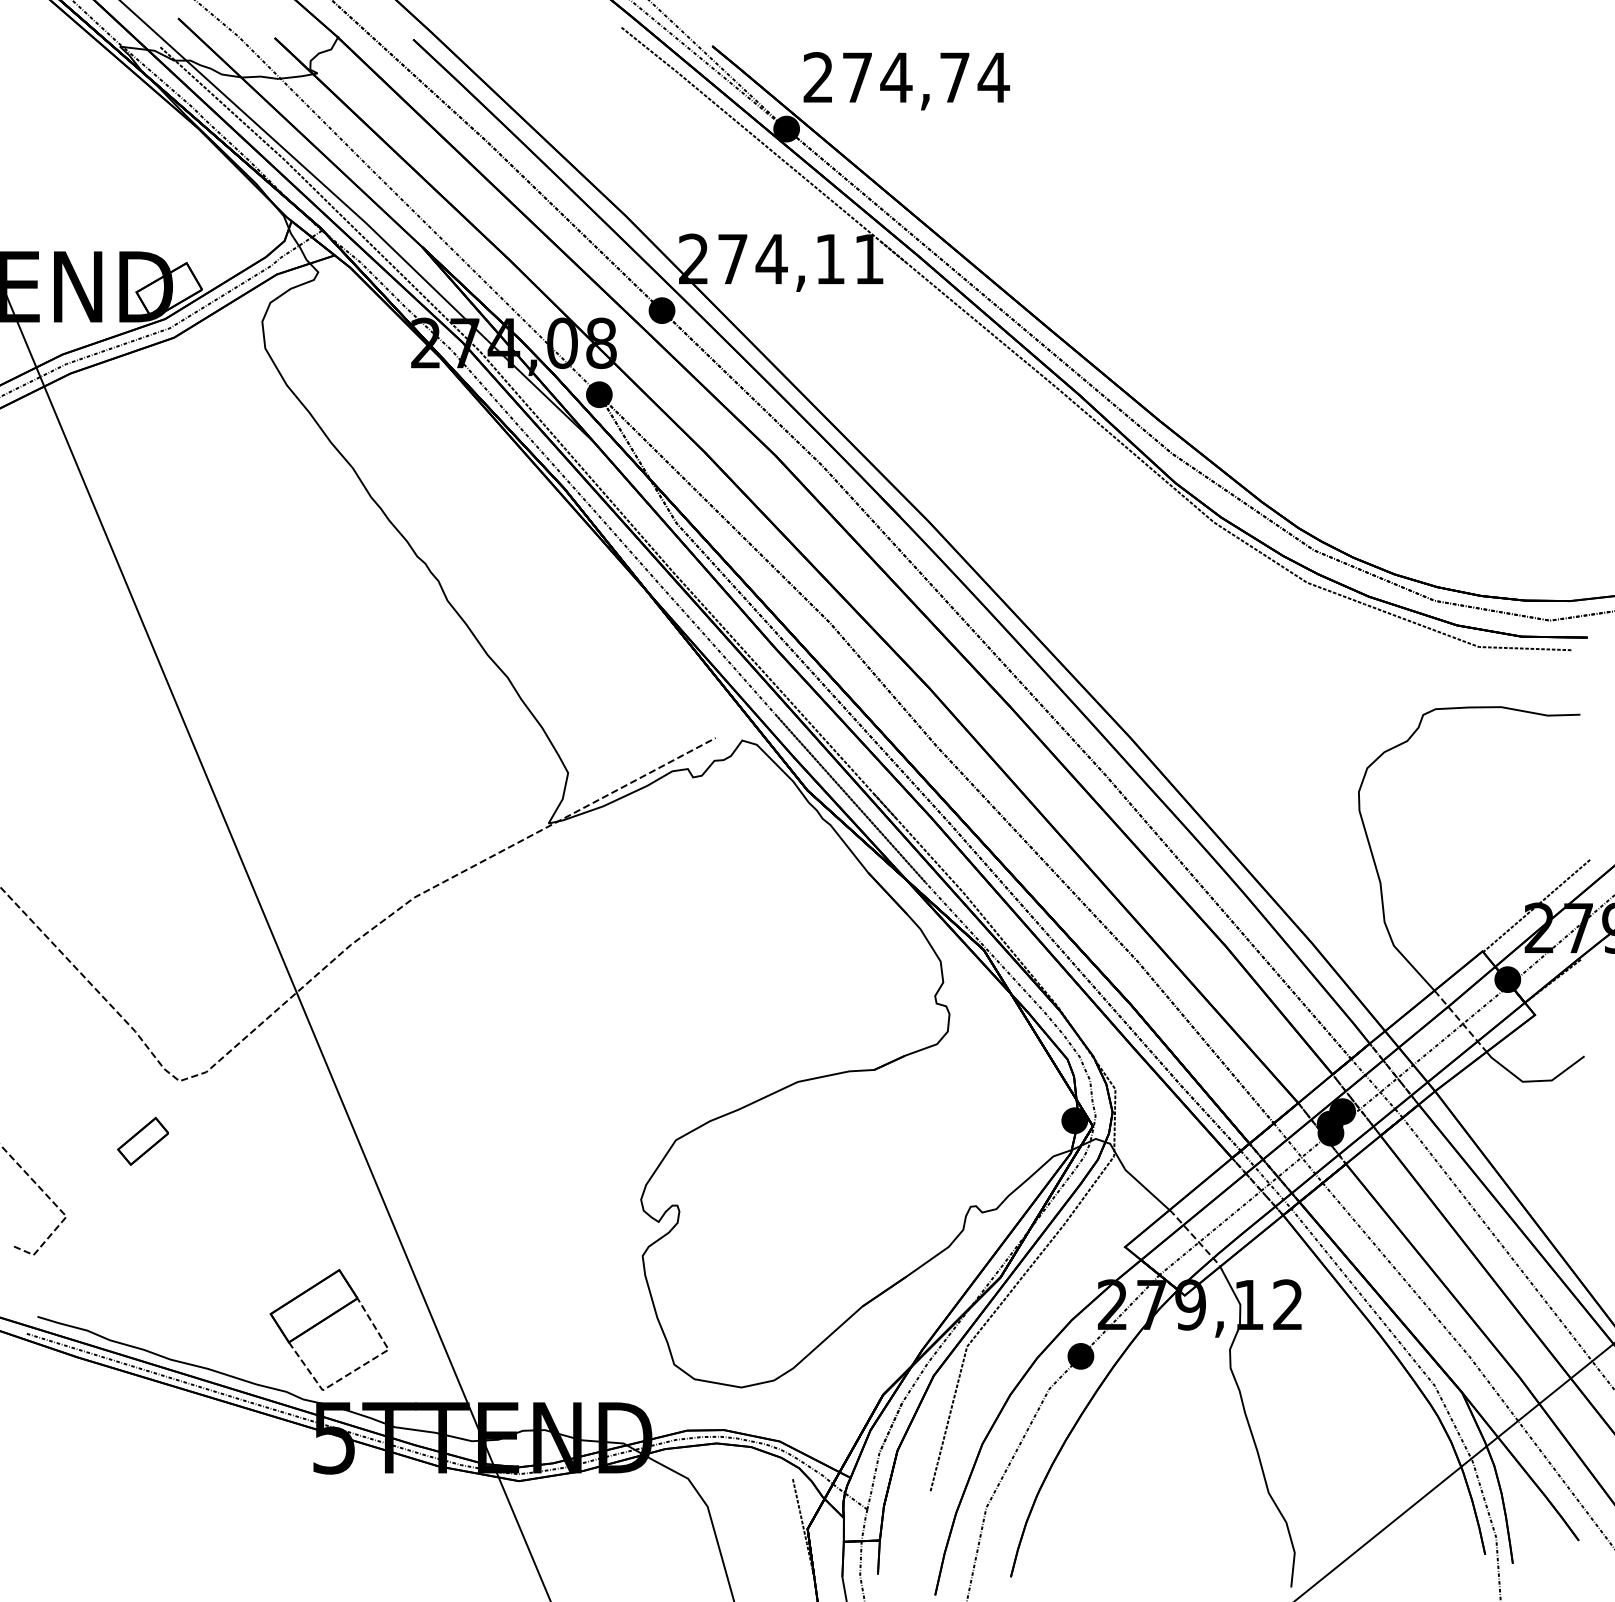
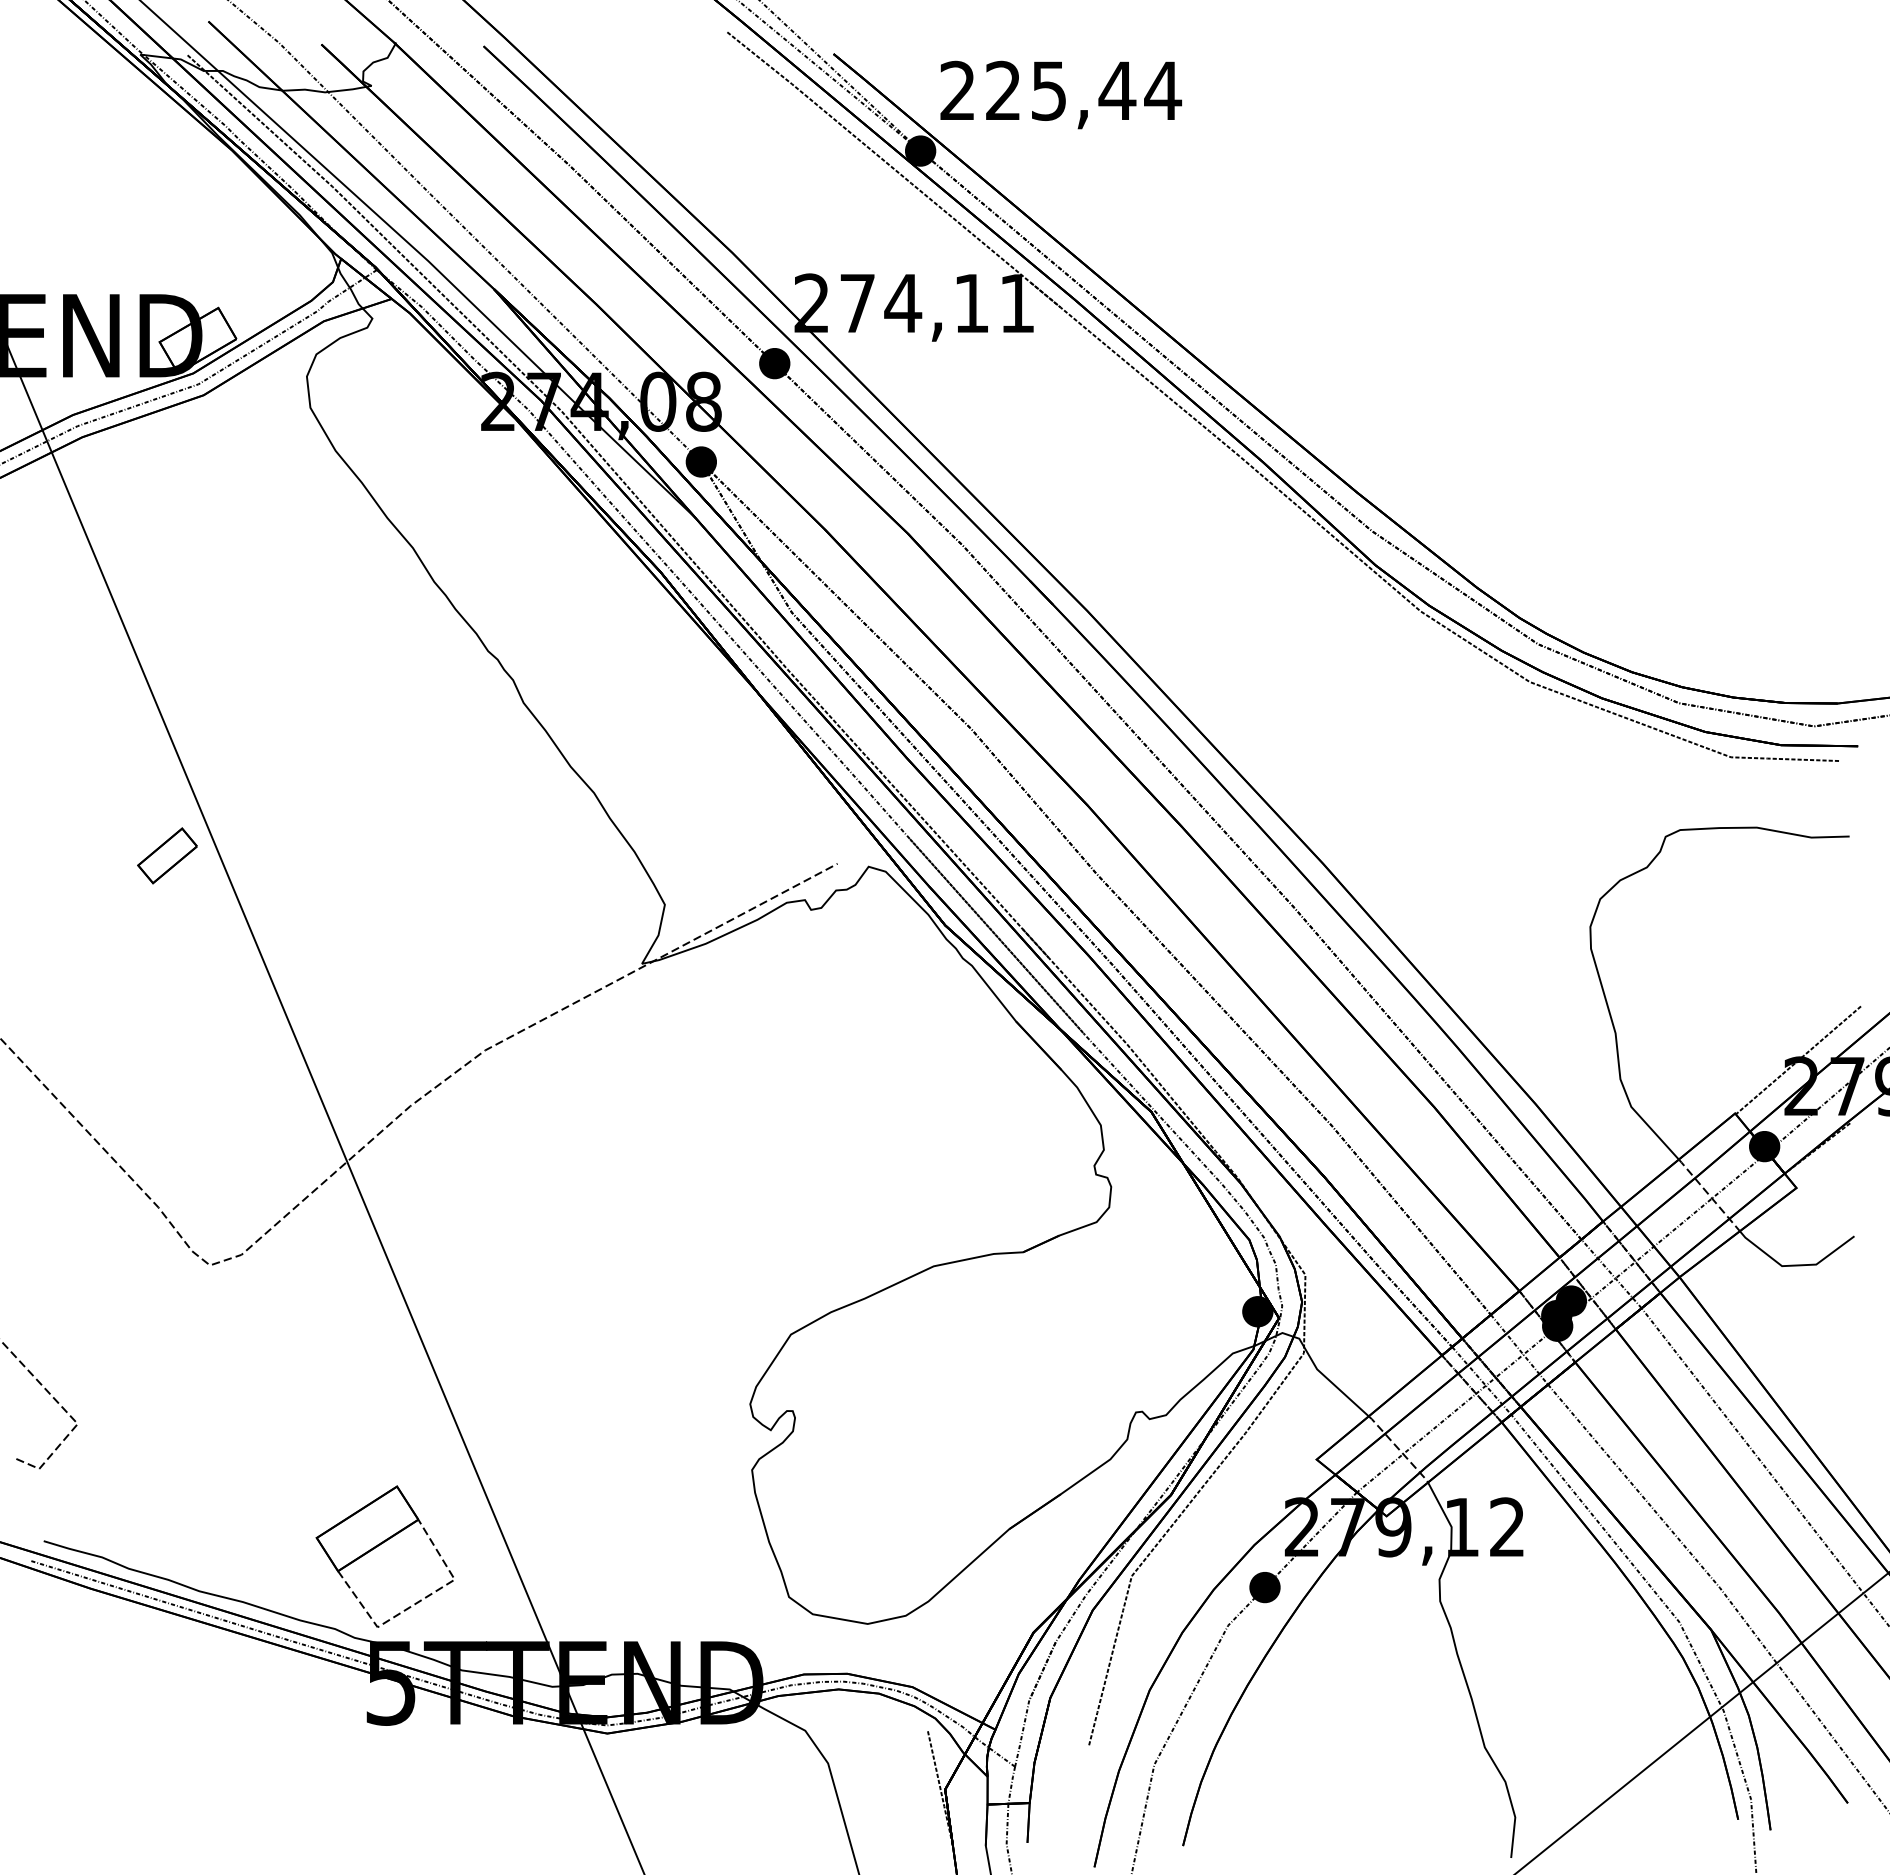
text: (907, 77) -> (1061, 90), 274,74 -> 225,44
part: (143, 1141) -> (167, 855), moved

